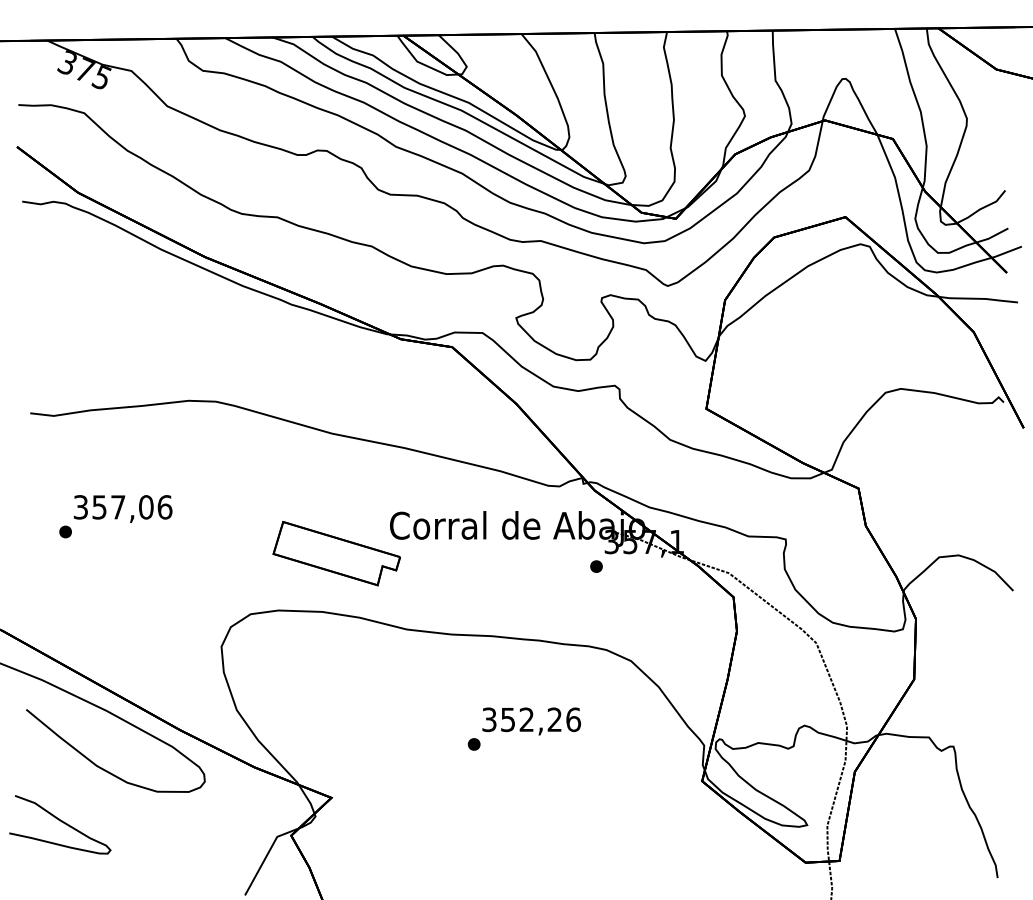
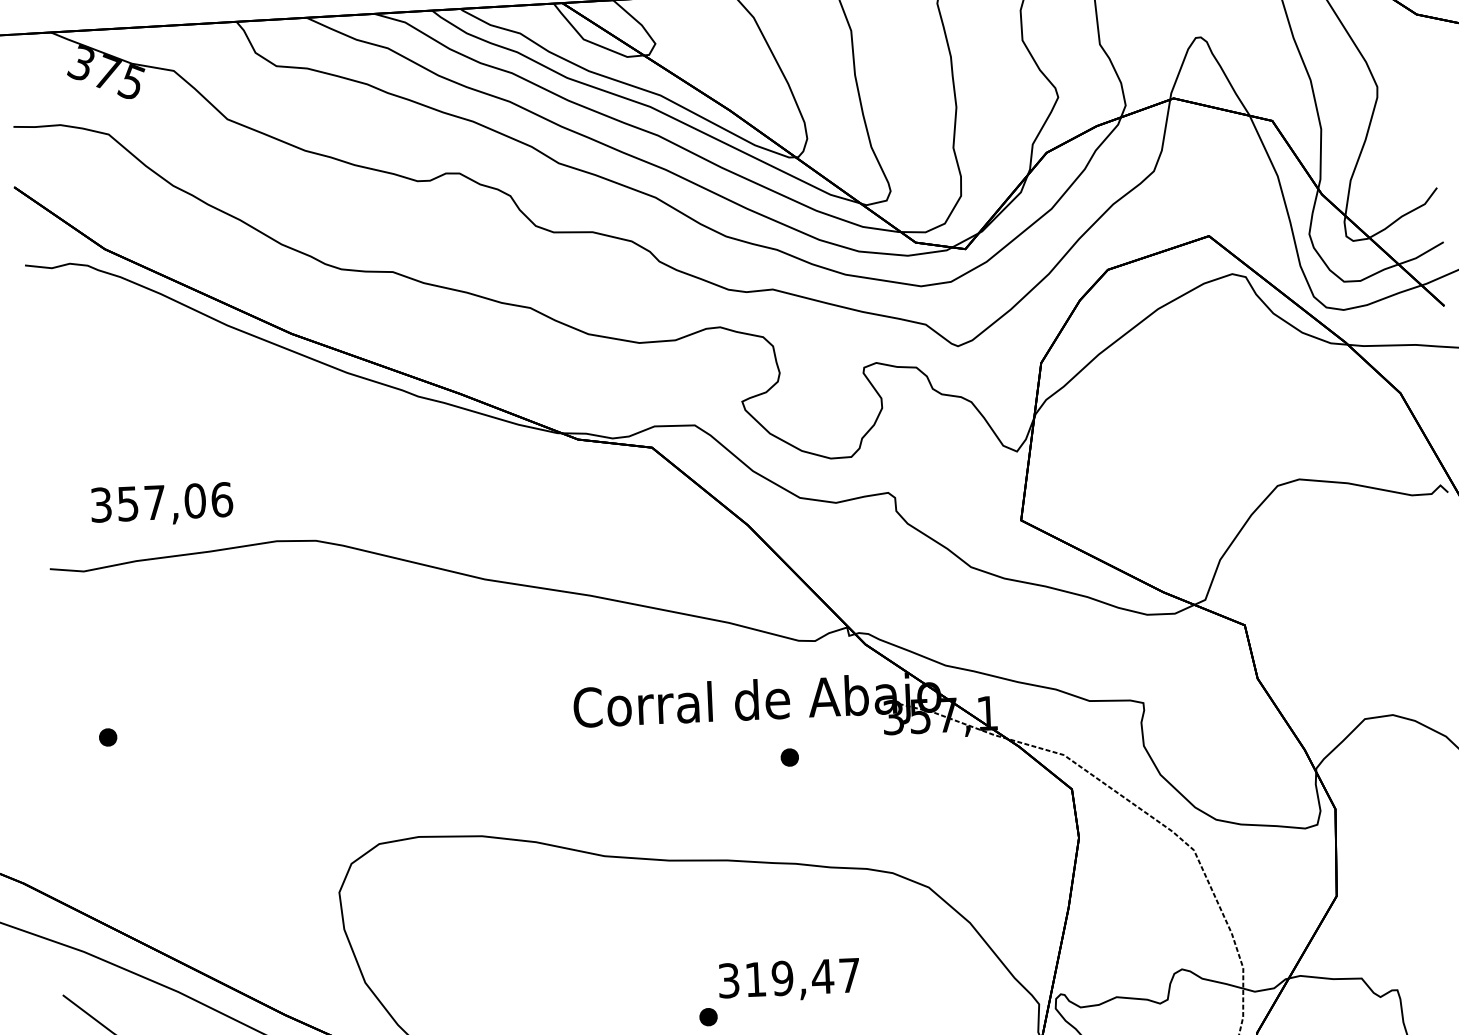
text: (122, 508) -> (161, 504), moved
part: (336, 553) -> (498, 751), removed
part: (596, 566) -> (789, 757), moved
text: (541, 719) -> (803, 977), 352,26 -> 319,47

